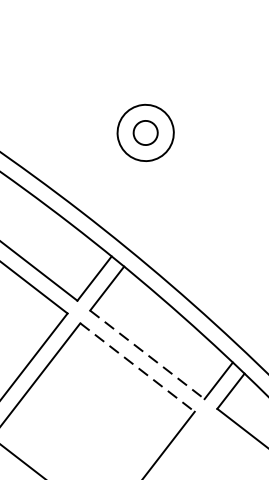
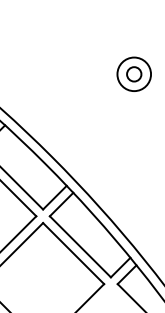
part: (144, 131) -> (133, 73), moved
line: (147, 355) -> (80, 247), dashed -> solid
line: (137, 367) -> (73, 253), dashed -> solid

